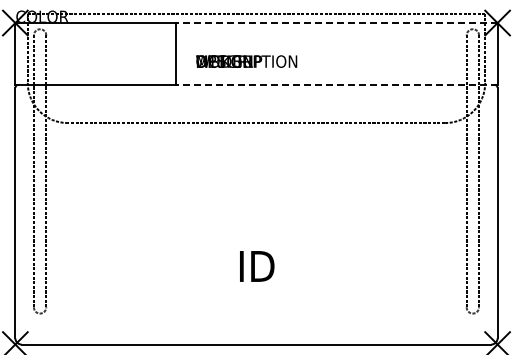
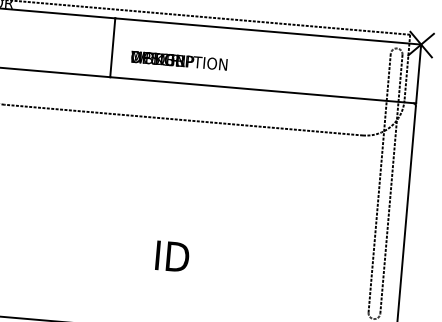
line: (336, 23) -> (267, 31), dashed -> solid
line: (336, 84) -> (262, 89), dashed -> solid

